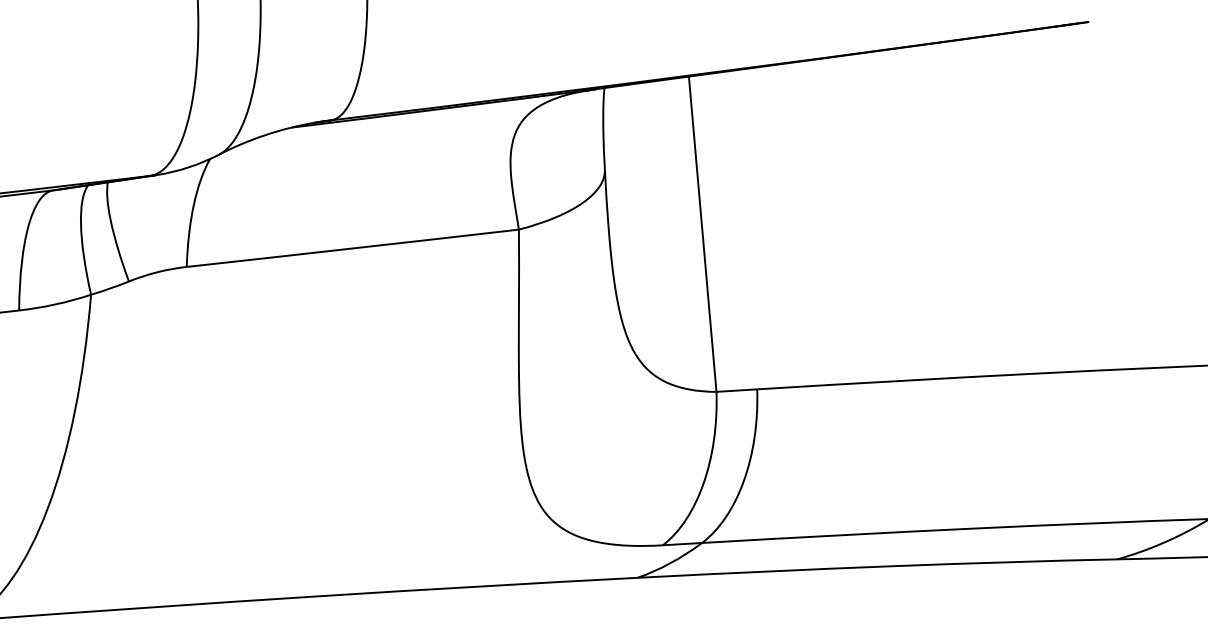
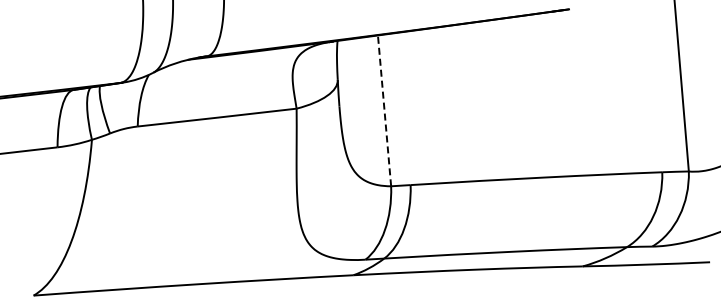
line: (702, 233) -> (384, 110), solid -> dashed

